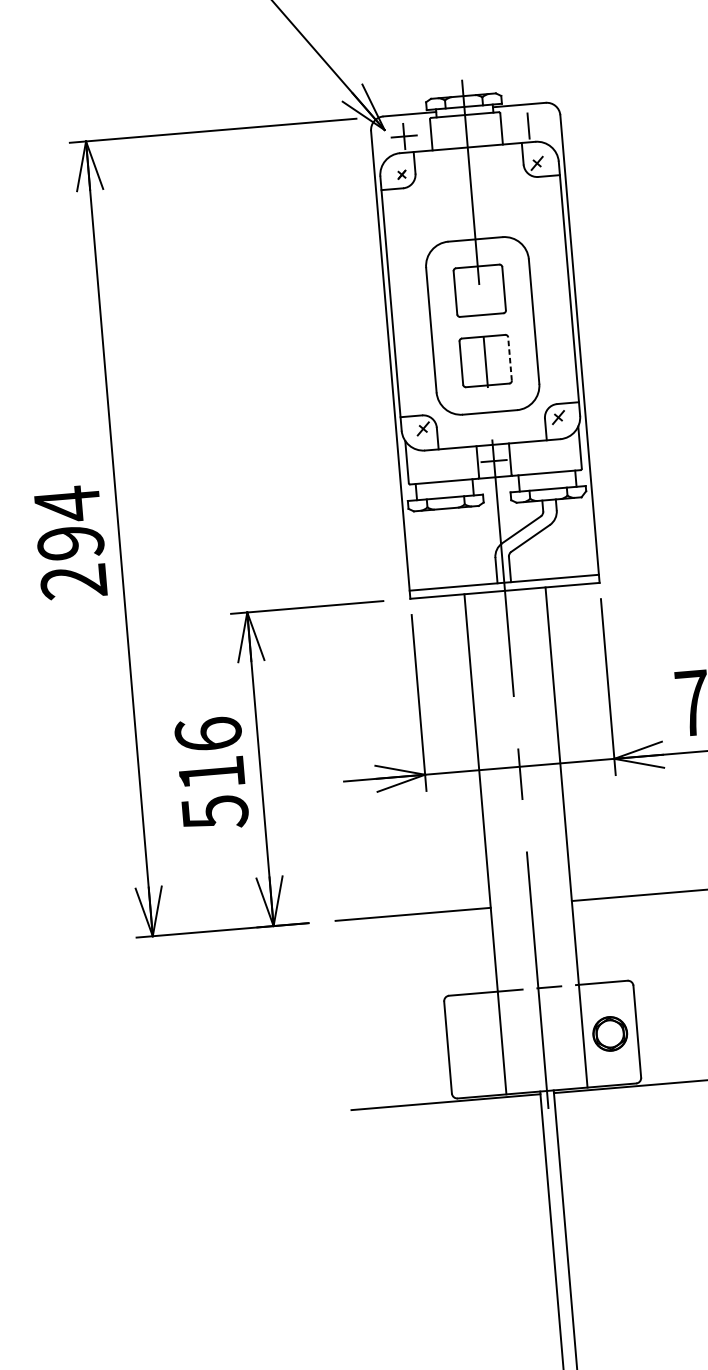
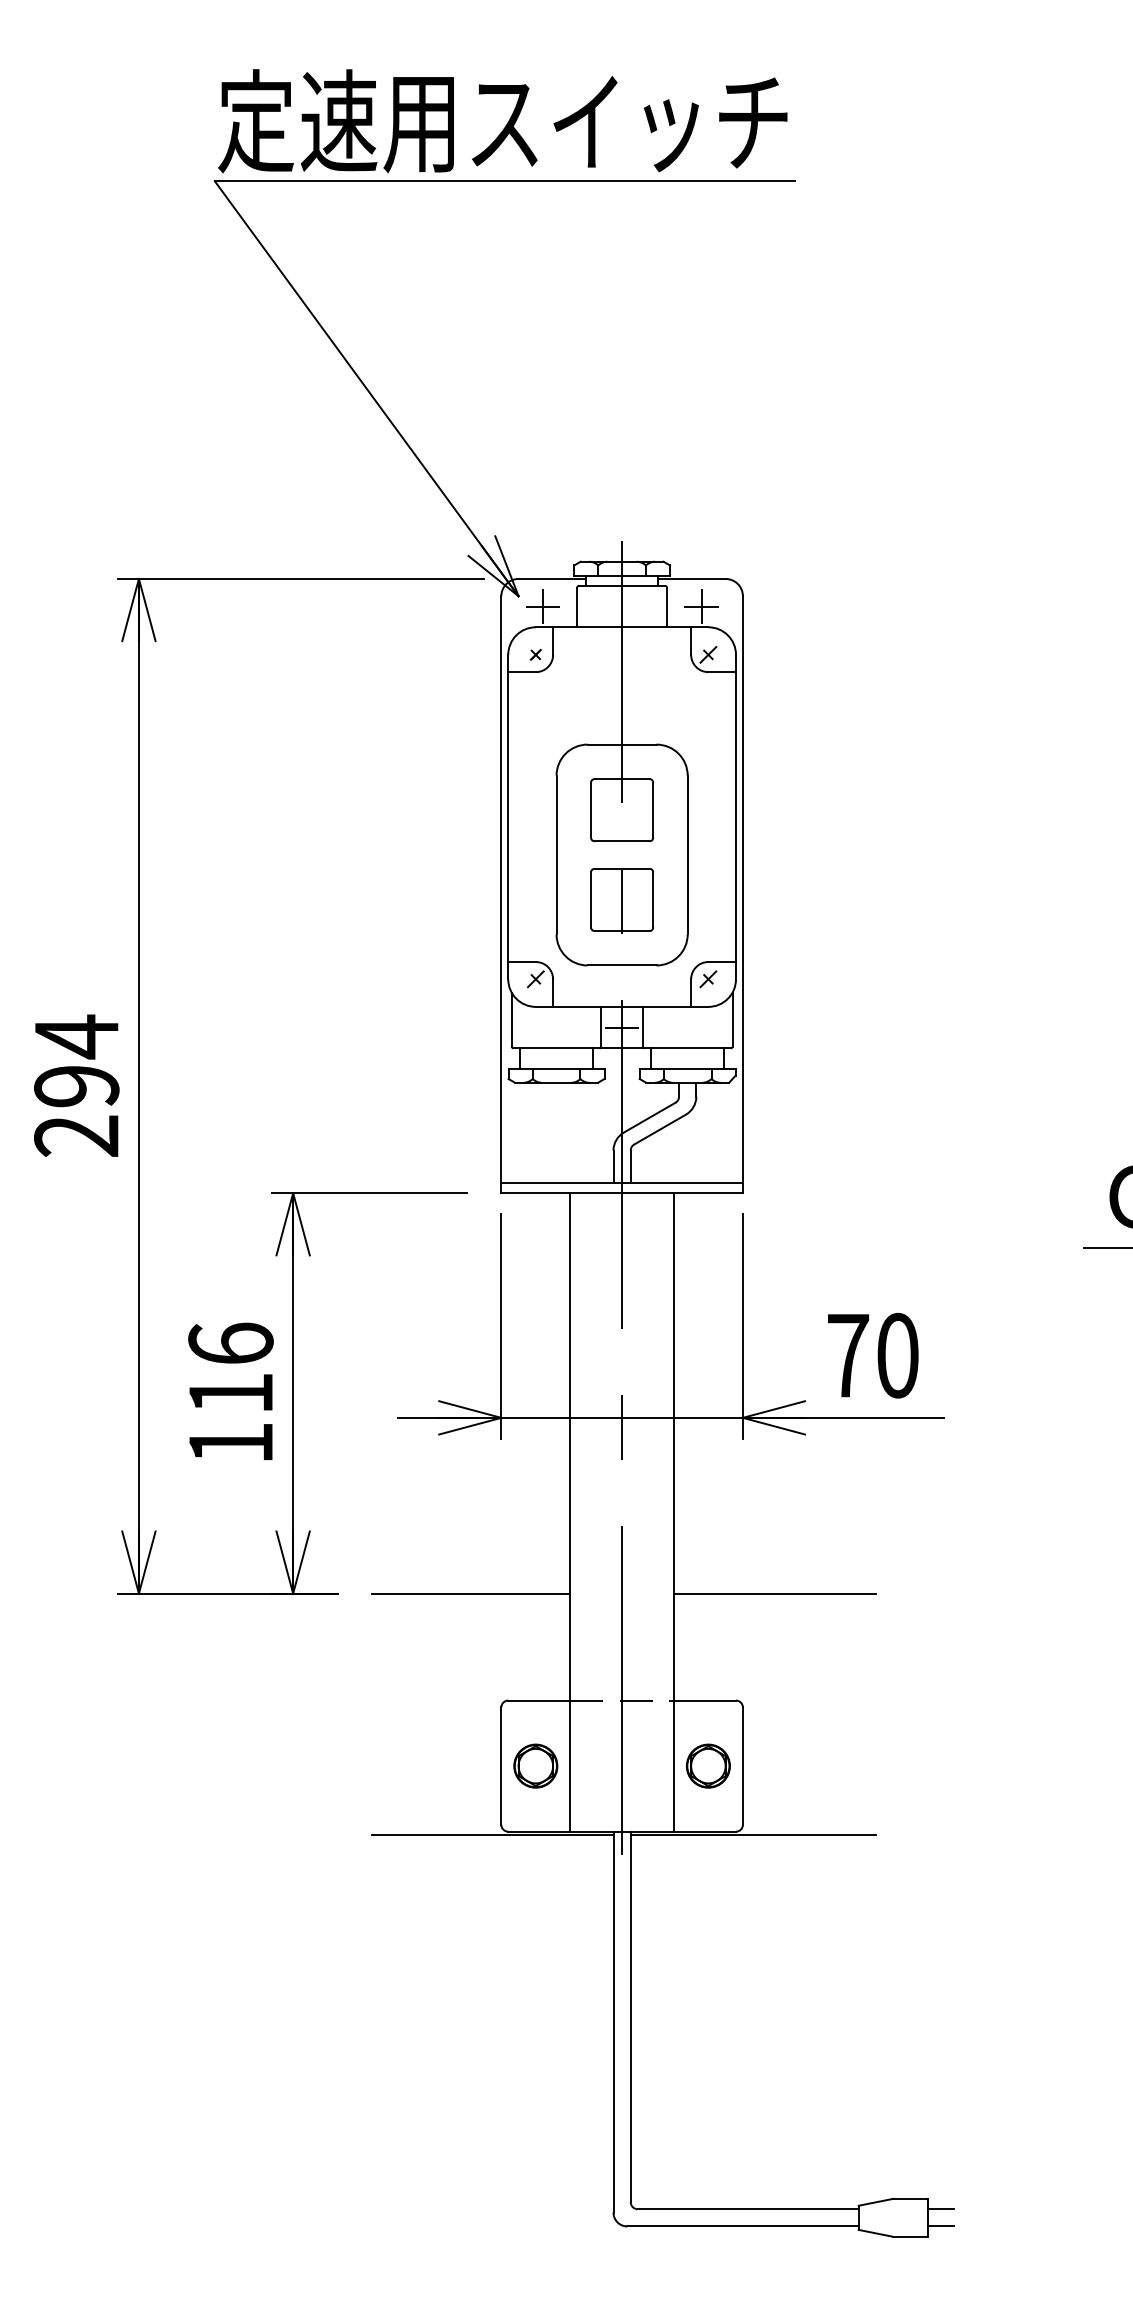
line: (528, 125) -> (701, 606), added
line: (510, 358) -> (653, 899), dashed -> solid
text: (215, 813) -> (231, 1444), 516 -> 116
part: (474, 1044) -> (535, 1765), added

